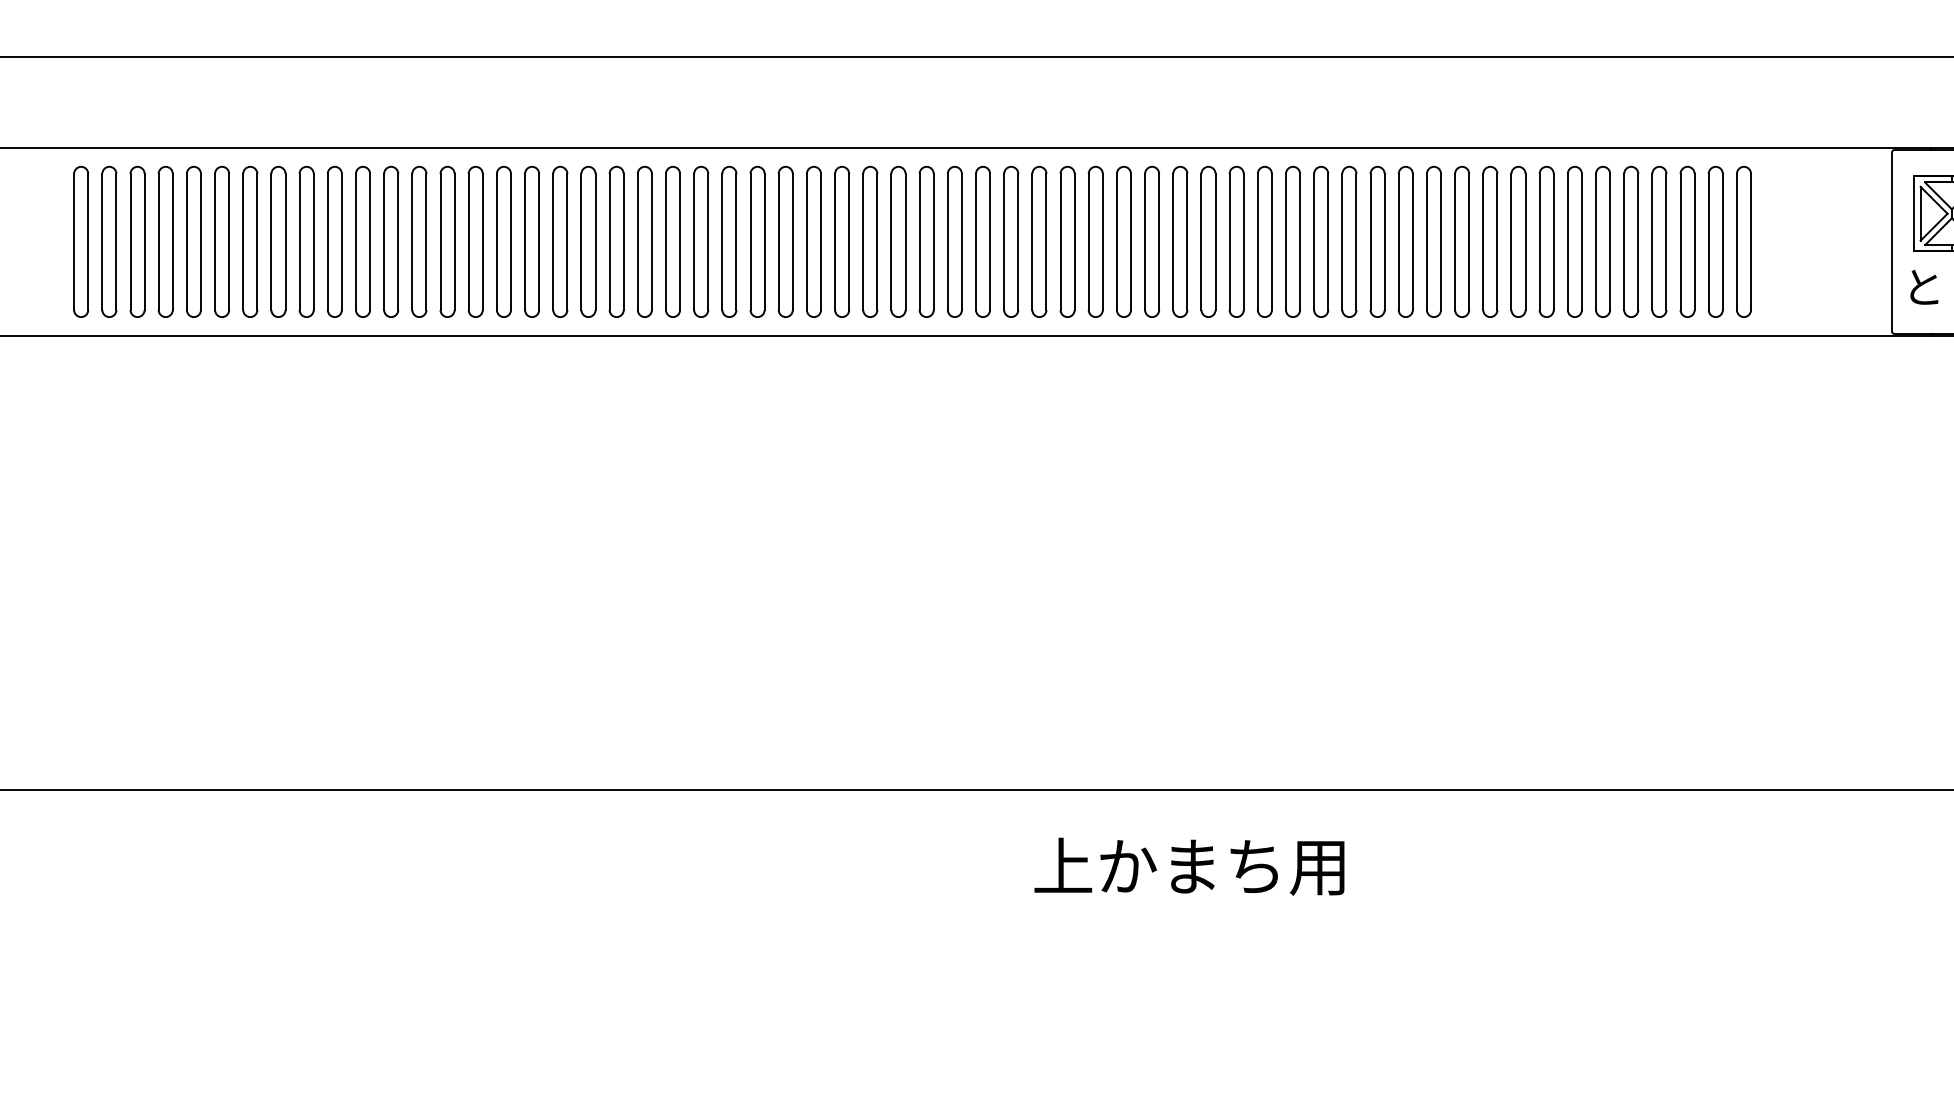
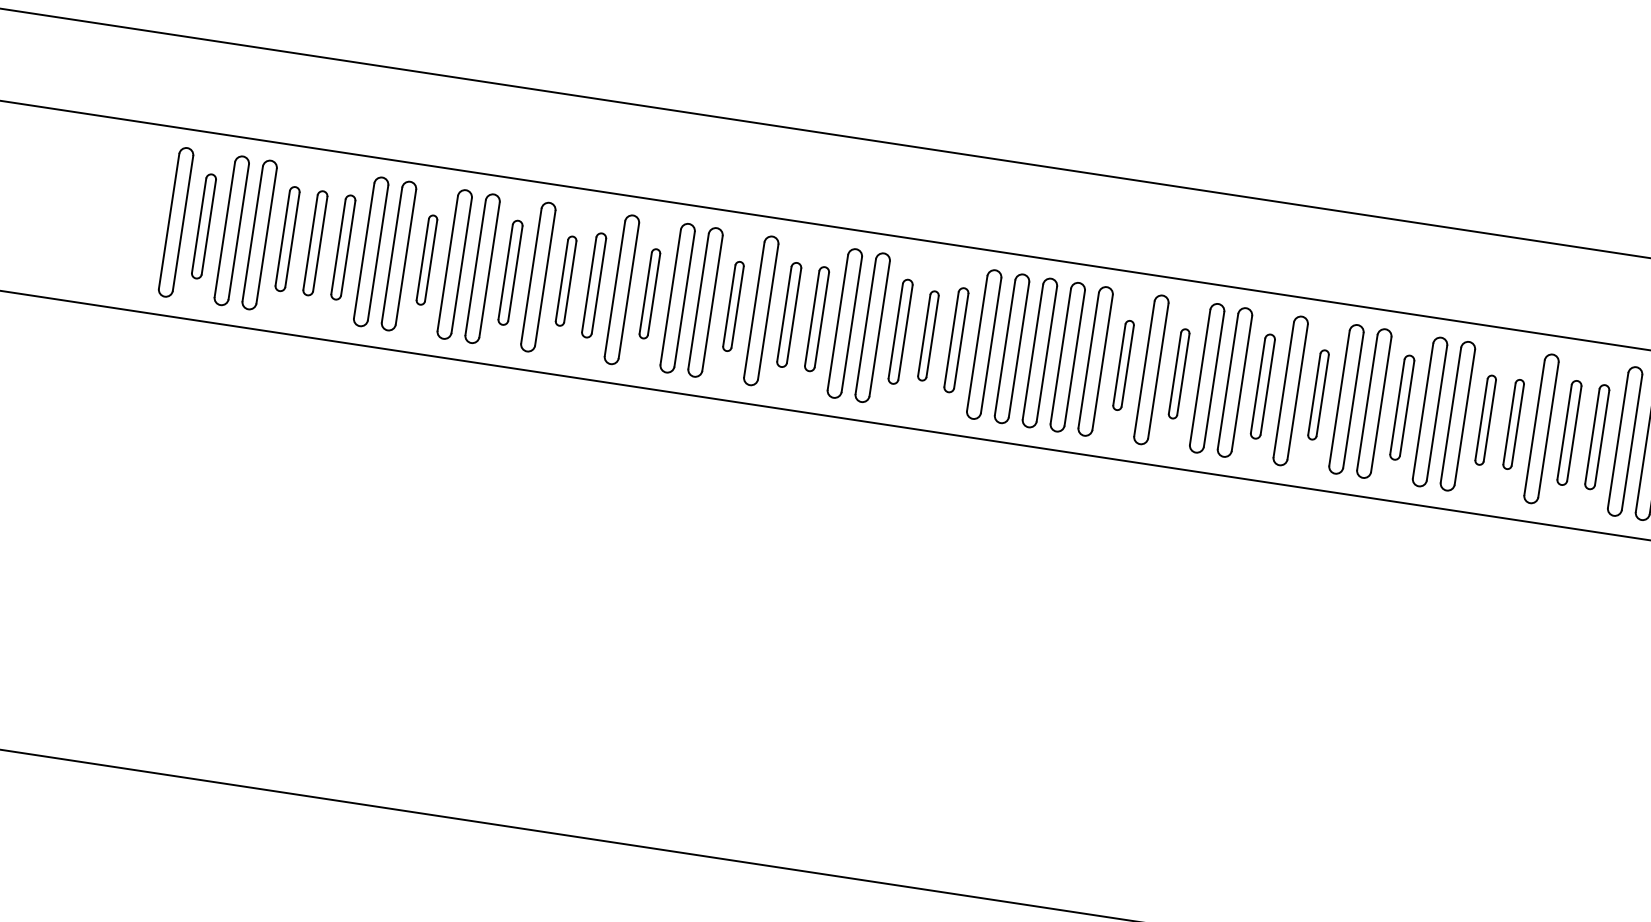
part: (109, 241) -> (204, 226), size x0.7
part: (193, 241) -> (287, 238), size x0.7
part: (221, 241) -> (314, 242), size x0.7
part: (250, 241) -> (343, 247), size x0.7
part: (334, 241) -> (426, 259), size x0.6
part: (419, 241) -> (510, 272), size x0.7
part: (475, 241) -> (566, 280), size x0.6
part: (503, 241) -> (593, 285), size x0.7
part: (560, 241) -> (650, 293), size x0.6
part: (644, 241) -> (733, 306), size x0.6
part: (701, 241) -> (789, 314), size x0.7
part: (729, 241) -> (817, 318), size x0.7
part: (813, 241) -> (900, 331), size x0.7
part: (841, 241) -> (927, 335), size x0.6
part: (870, 241) -> (956, 339), size x0.7
part: (1039, 241) -> (1123, 365), size x0.6
part: (1095, 241) -> (1179, 373), size x0.6
part: (1180, 241) -> (1263, 386), size x0.7
part: (1236, 241) -> (1318, 394), size x0.6
part: (1321, 241) -> (1402, 407), size x0.7
part: (1405, 241) -> (1485, 419), size x0.6
part: (1433, 241) -> (1513, 424), size x0.6
part: (1490, 241) -> (1569, 432), size x0.7
part: (1518, 241) -> (1597, 436), size x0.7

